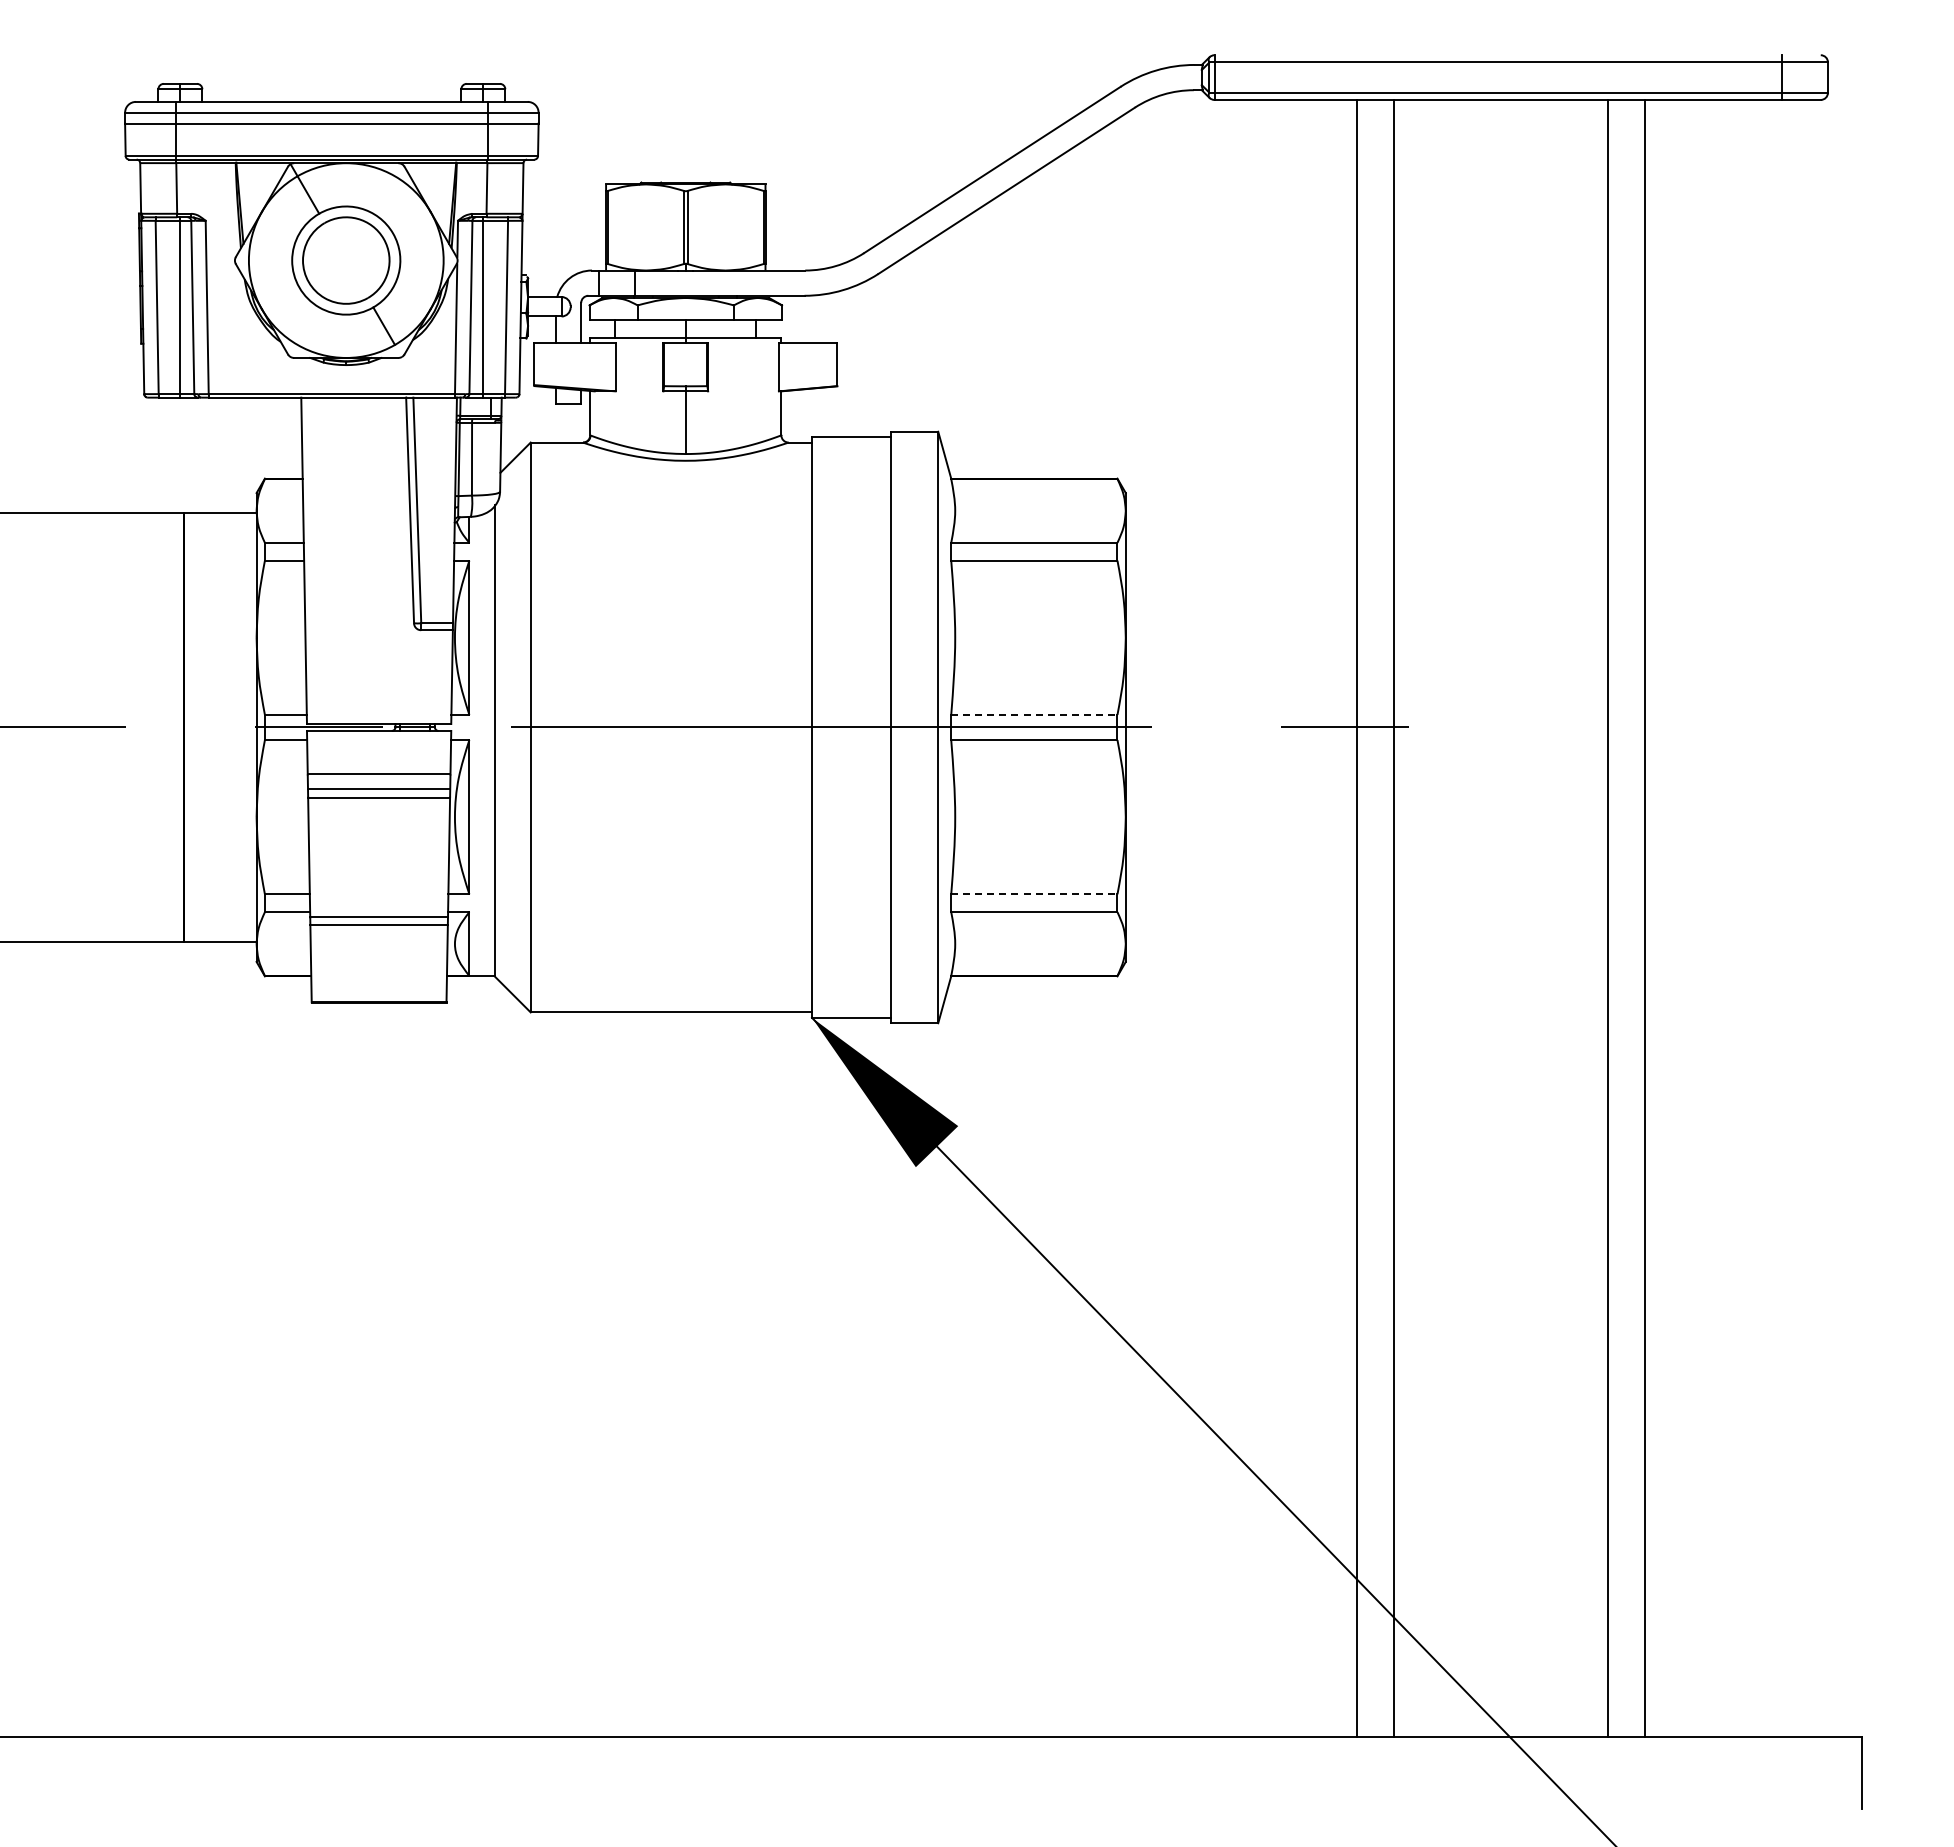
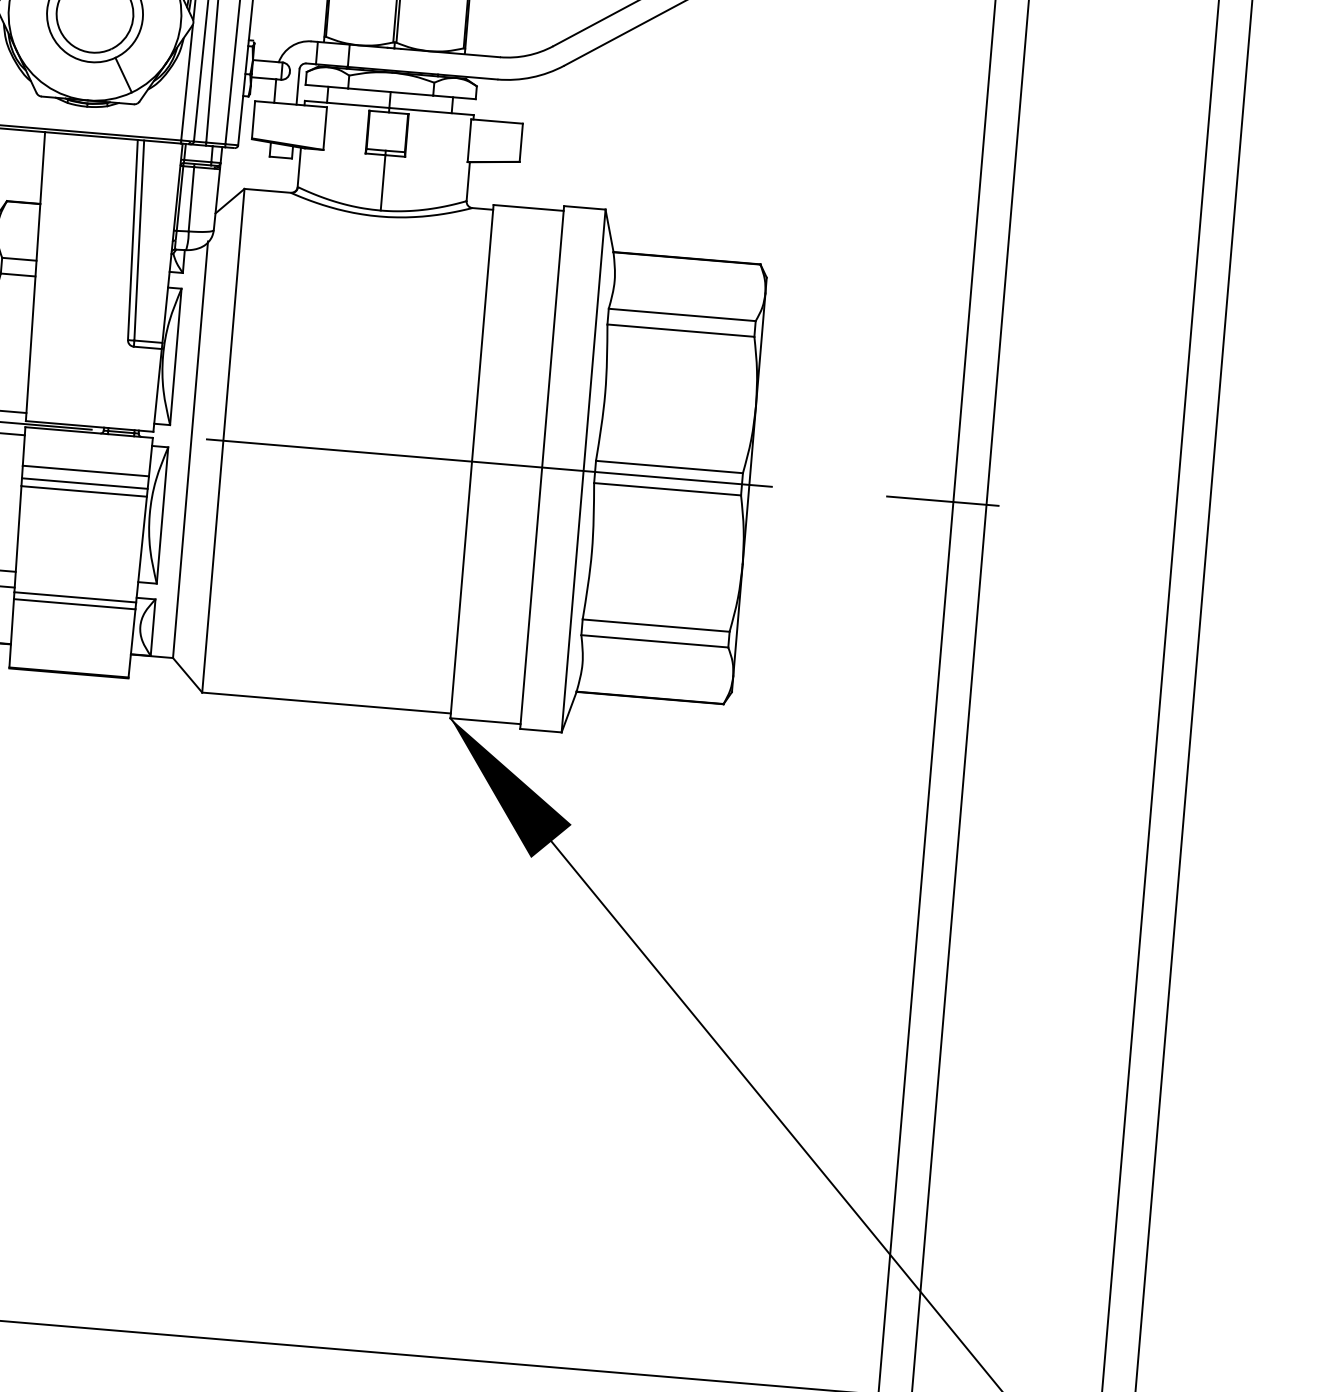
line: (1034, 714) -> (669, 466), dashed -> solid
line: (1034, 894) -> (656, 625), dashed -> solid

